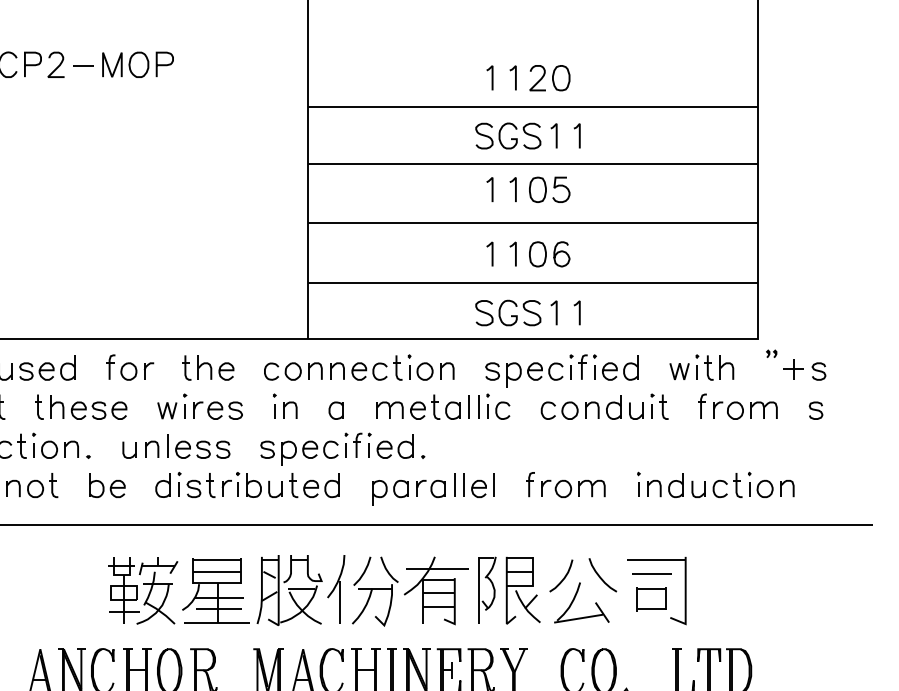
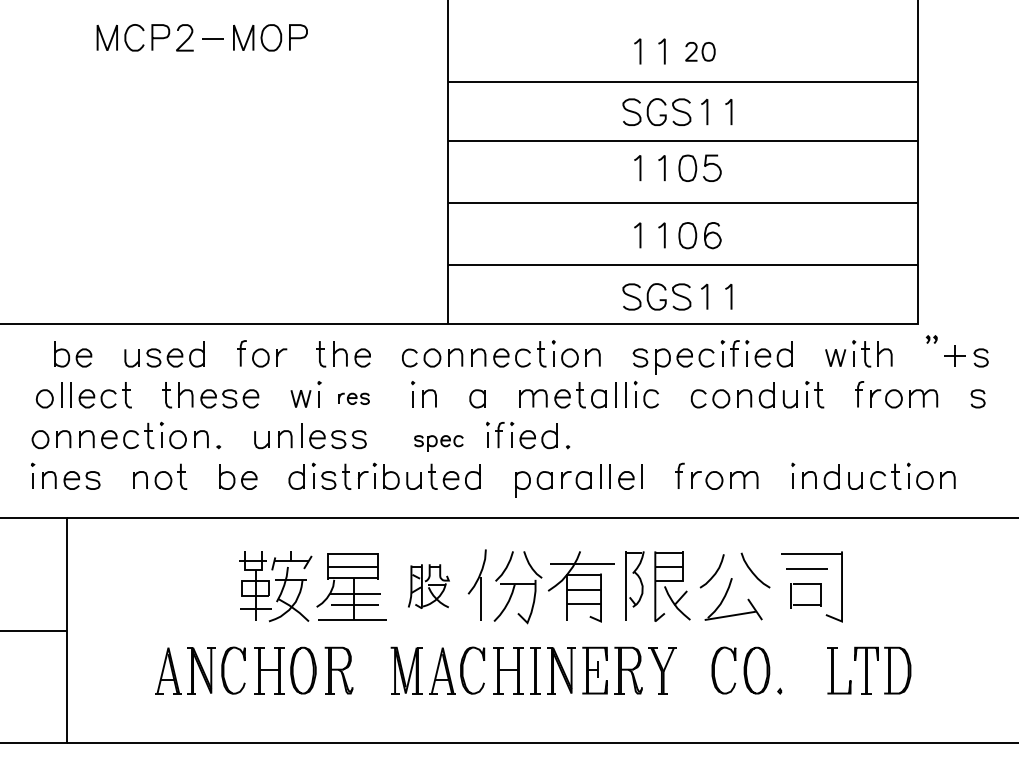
part: (550, 77) -> (700, 51), size x0.7
part: (217, 410) -> (353, 398), size x0.6
part: (299, 453) -> (438, 443), size x0.6
part: (289, 590) -> (428, 586), size x0.6

